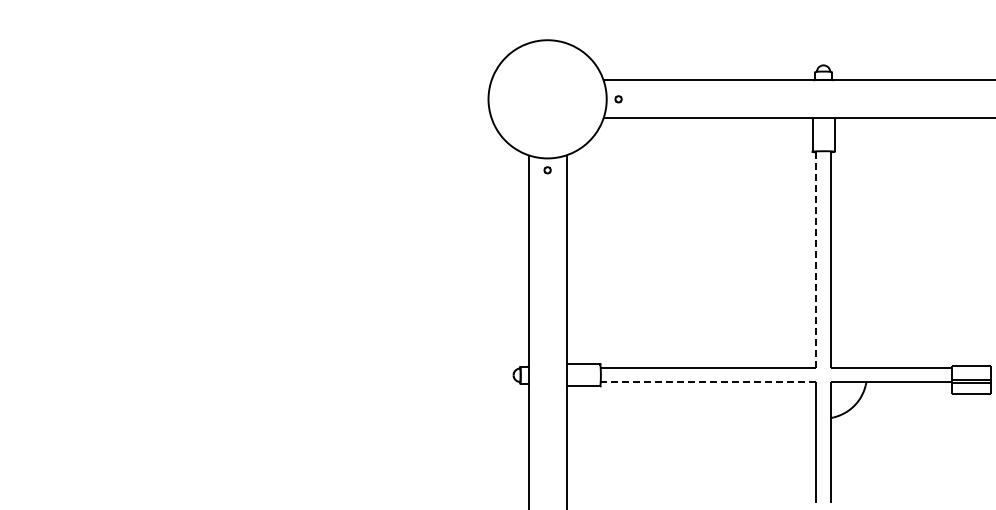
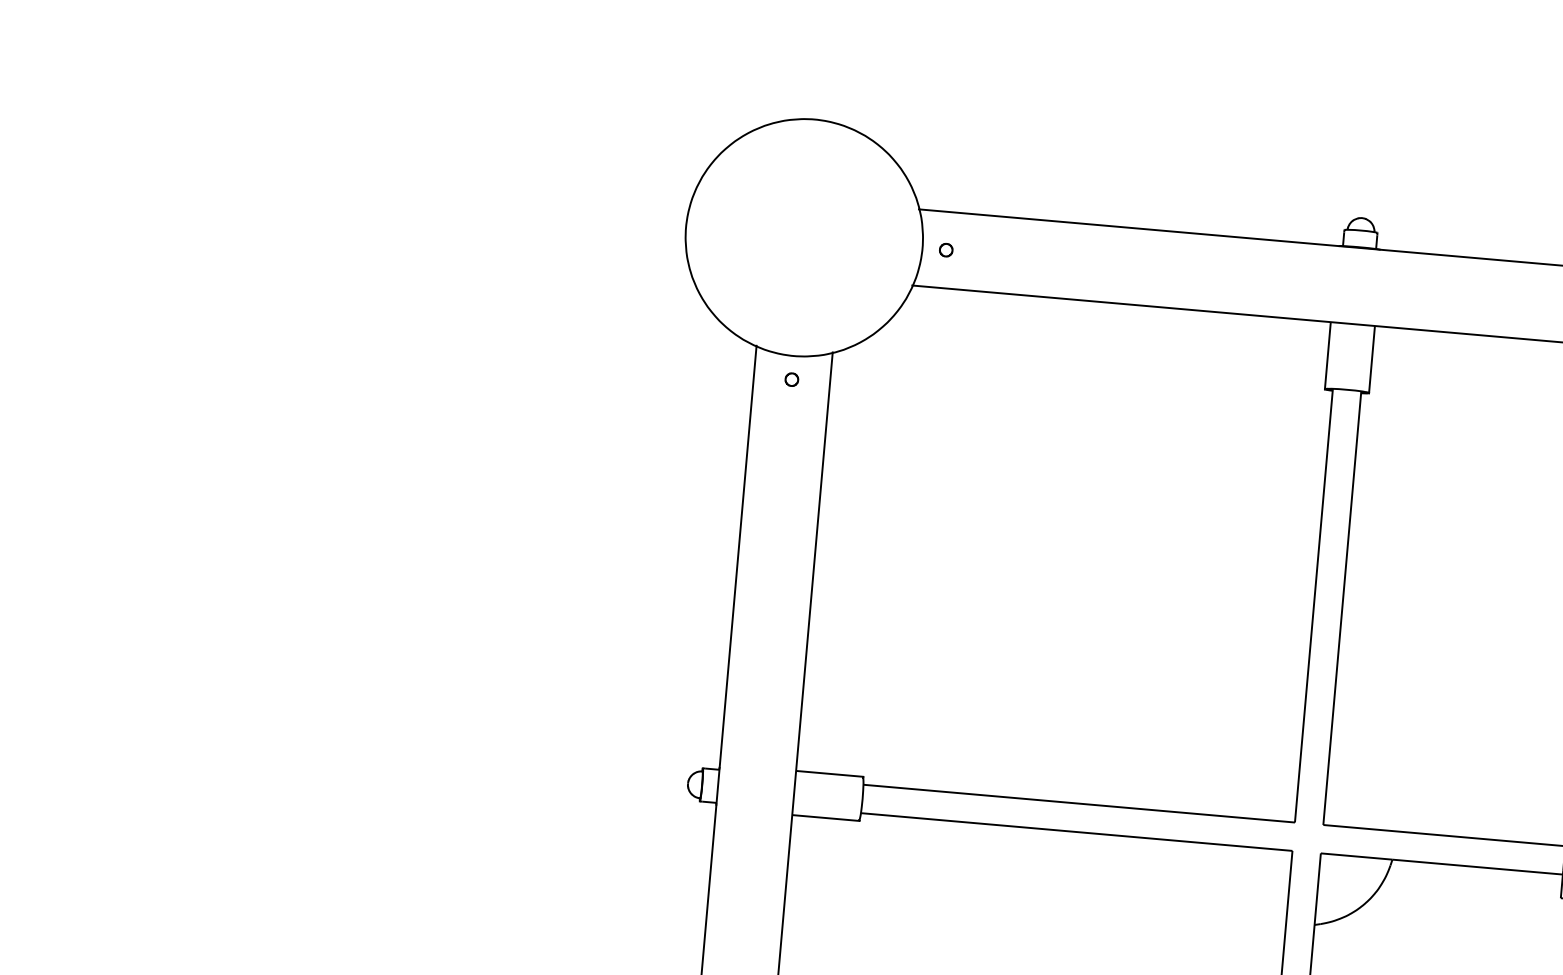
line: (816, 259) -> (1314, 605), dashed -> solid
line: (708, 382) -> (1076, 832), dashed -> solid

